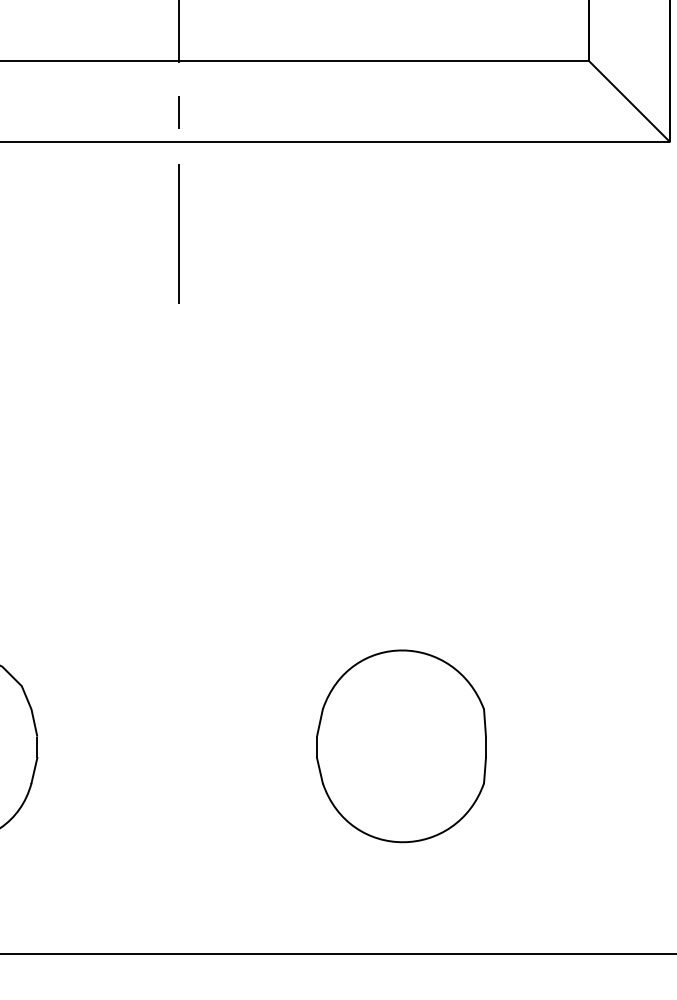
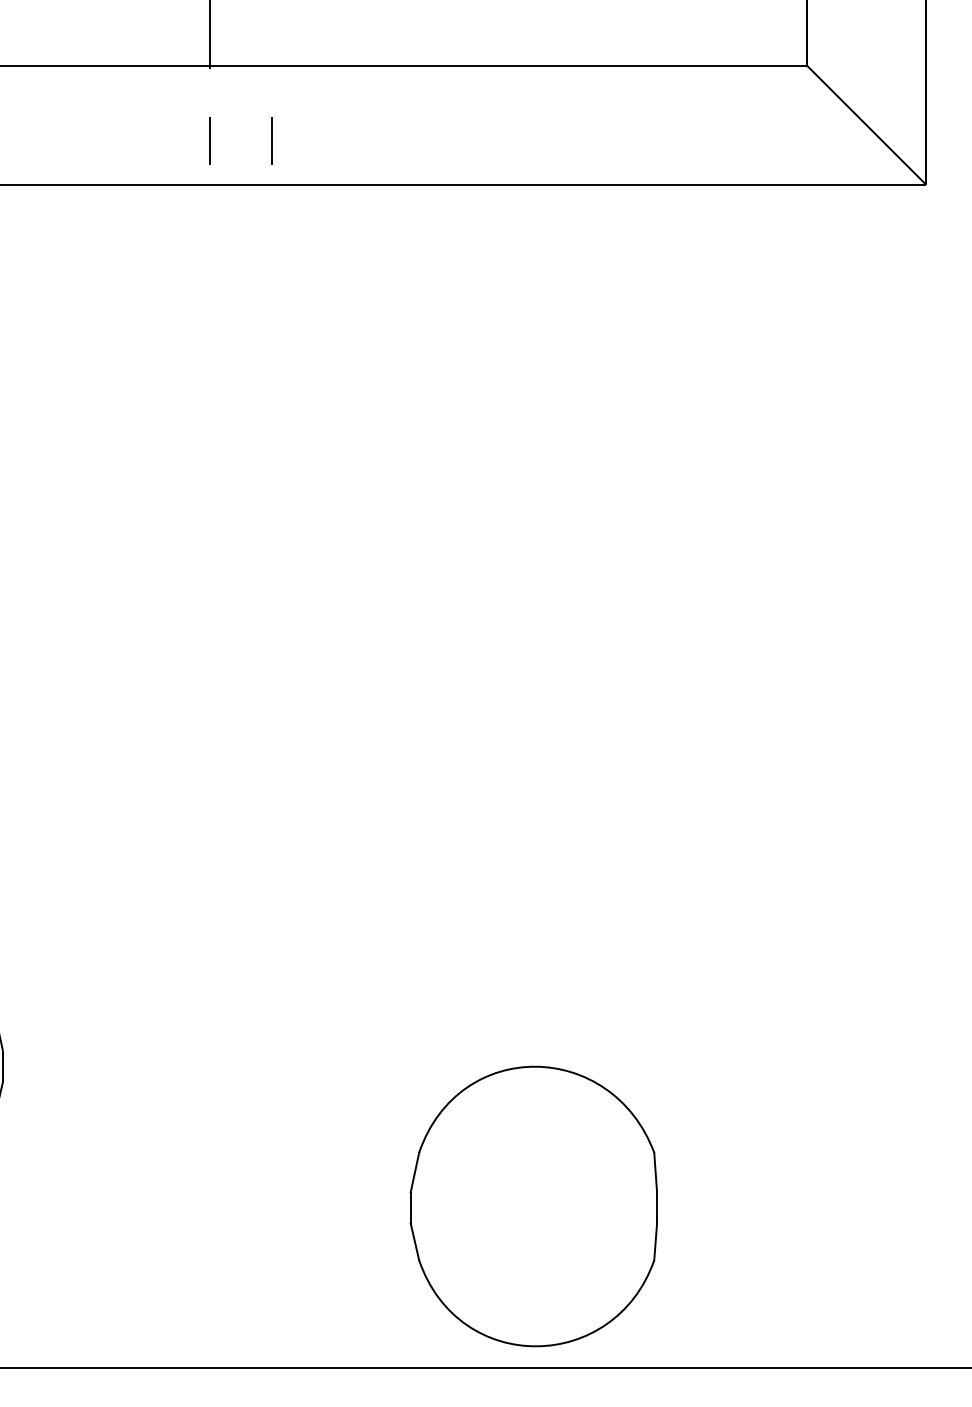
line: (221, 112) -> (271, 140), added
line: (178, 233) -> (208, 317), removed
part: (401, 746) -> (533, 1206), moved

